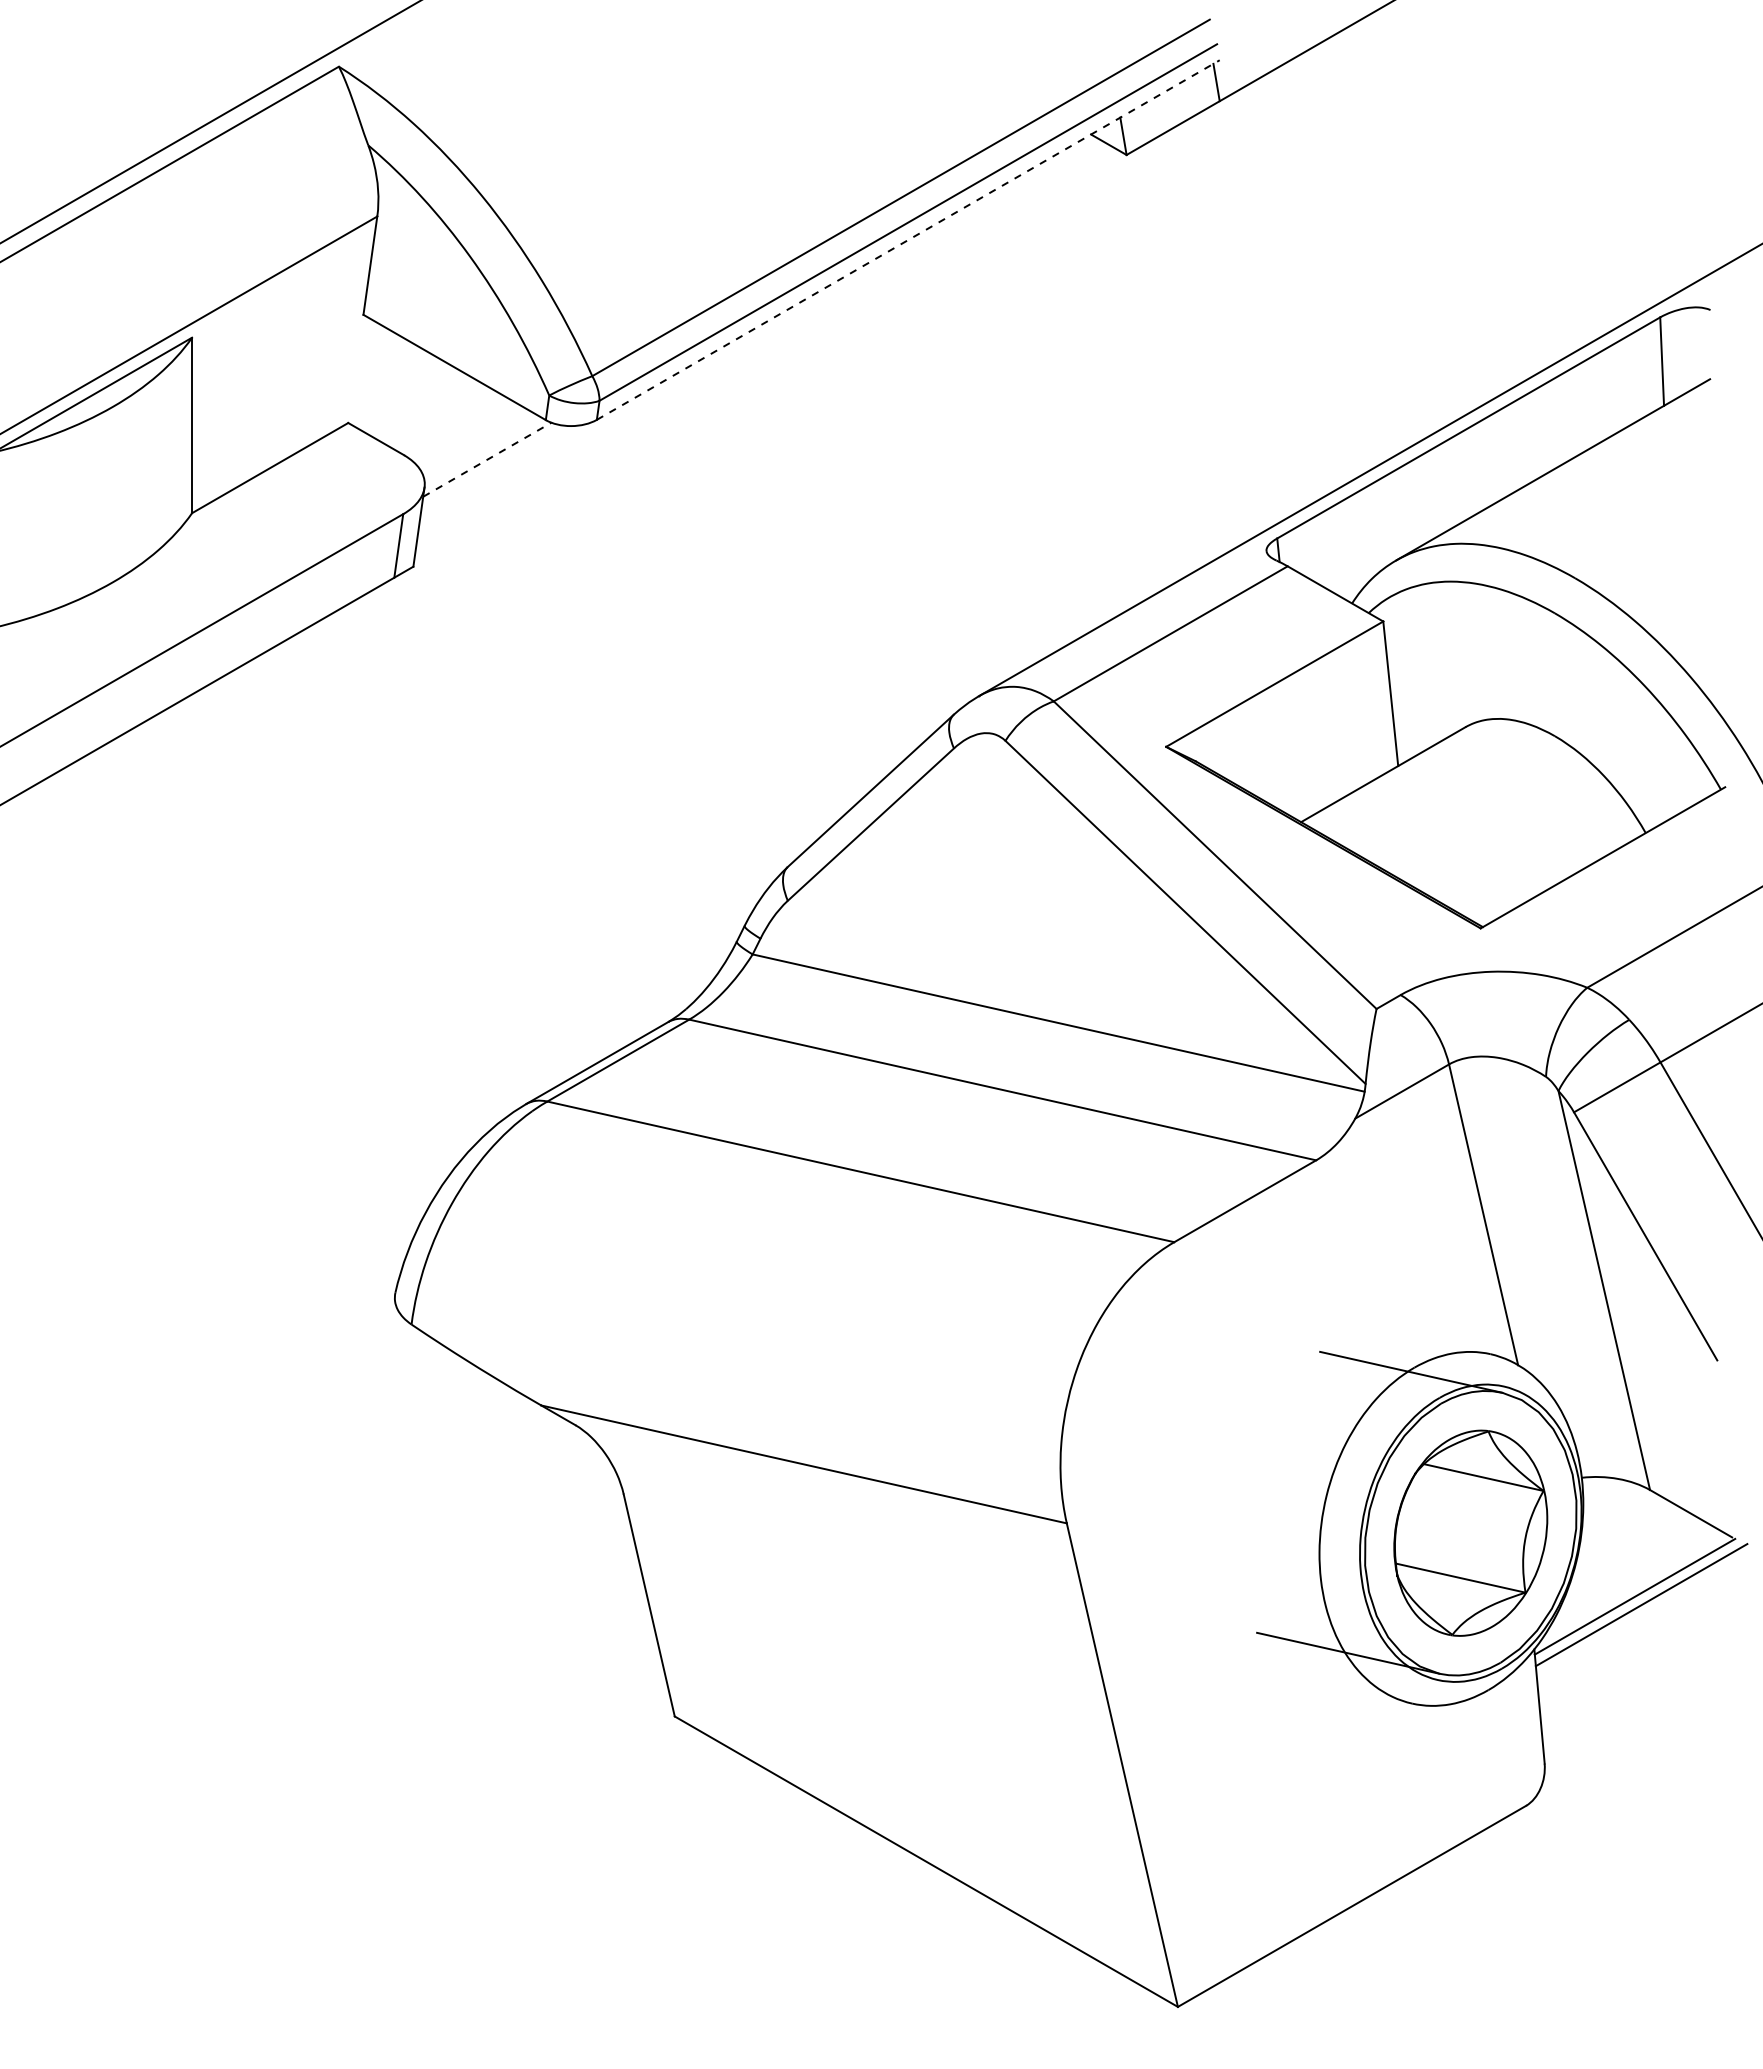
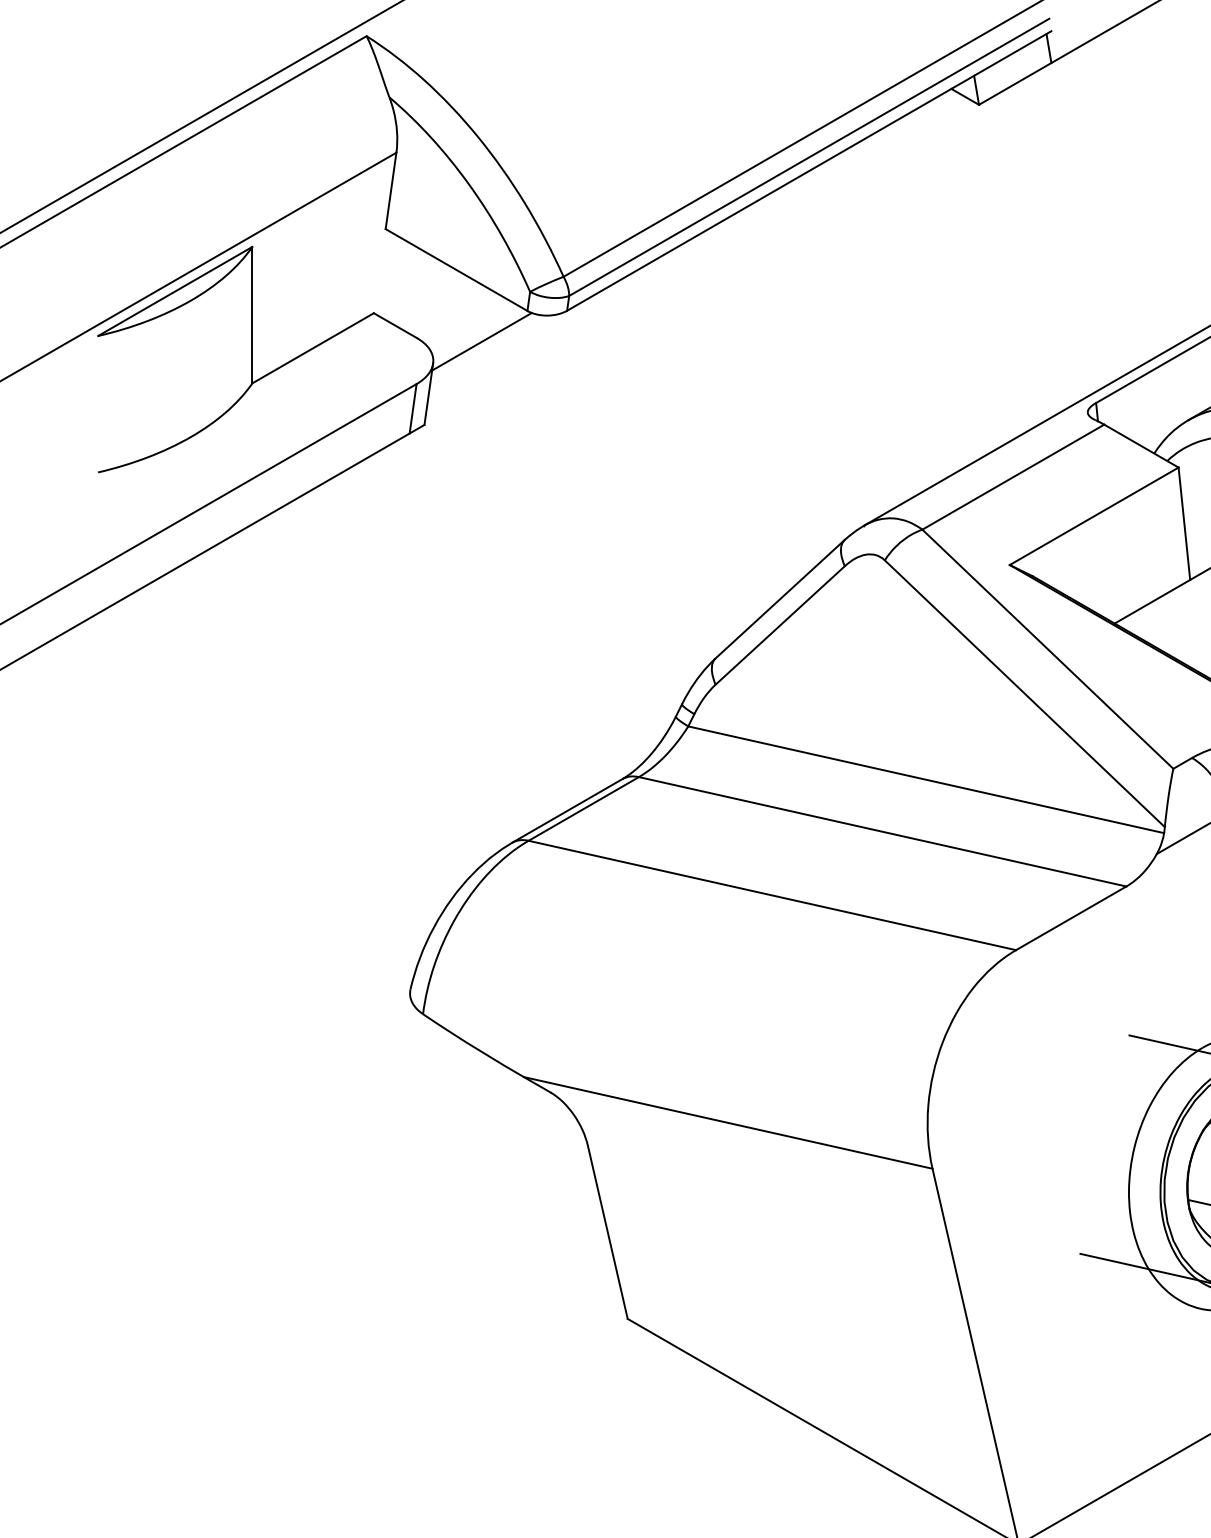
line: (908, 240) -> (809, 171), dashed -> solid
line: (487, 459) -> (482, 341), dashed -> solid

